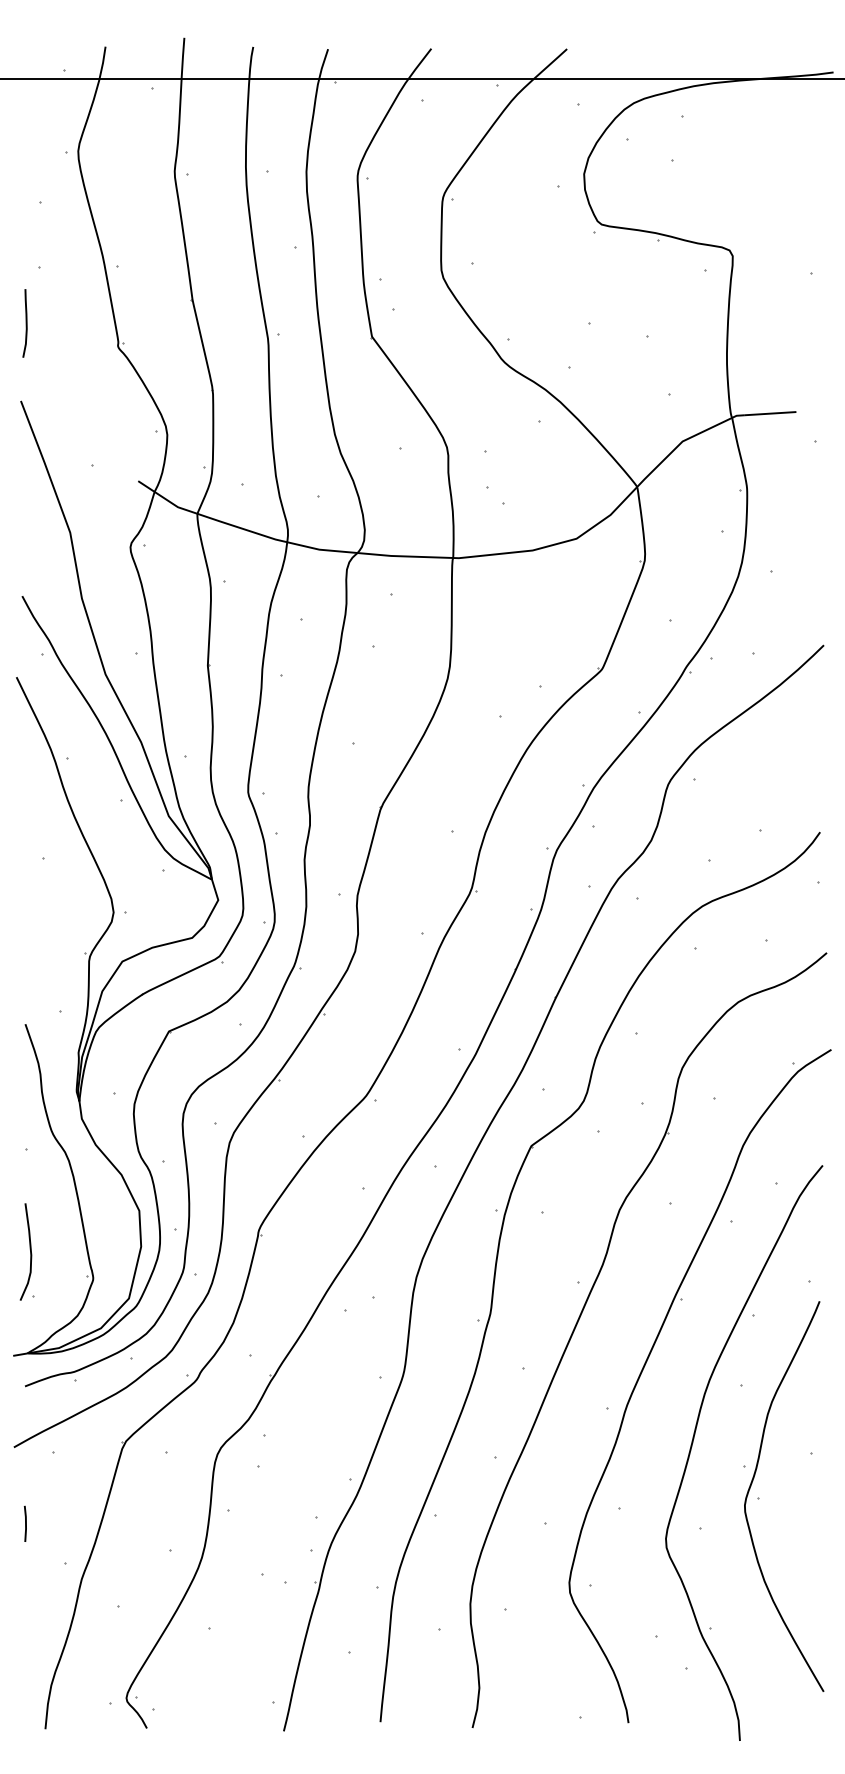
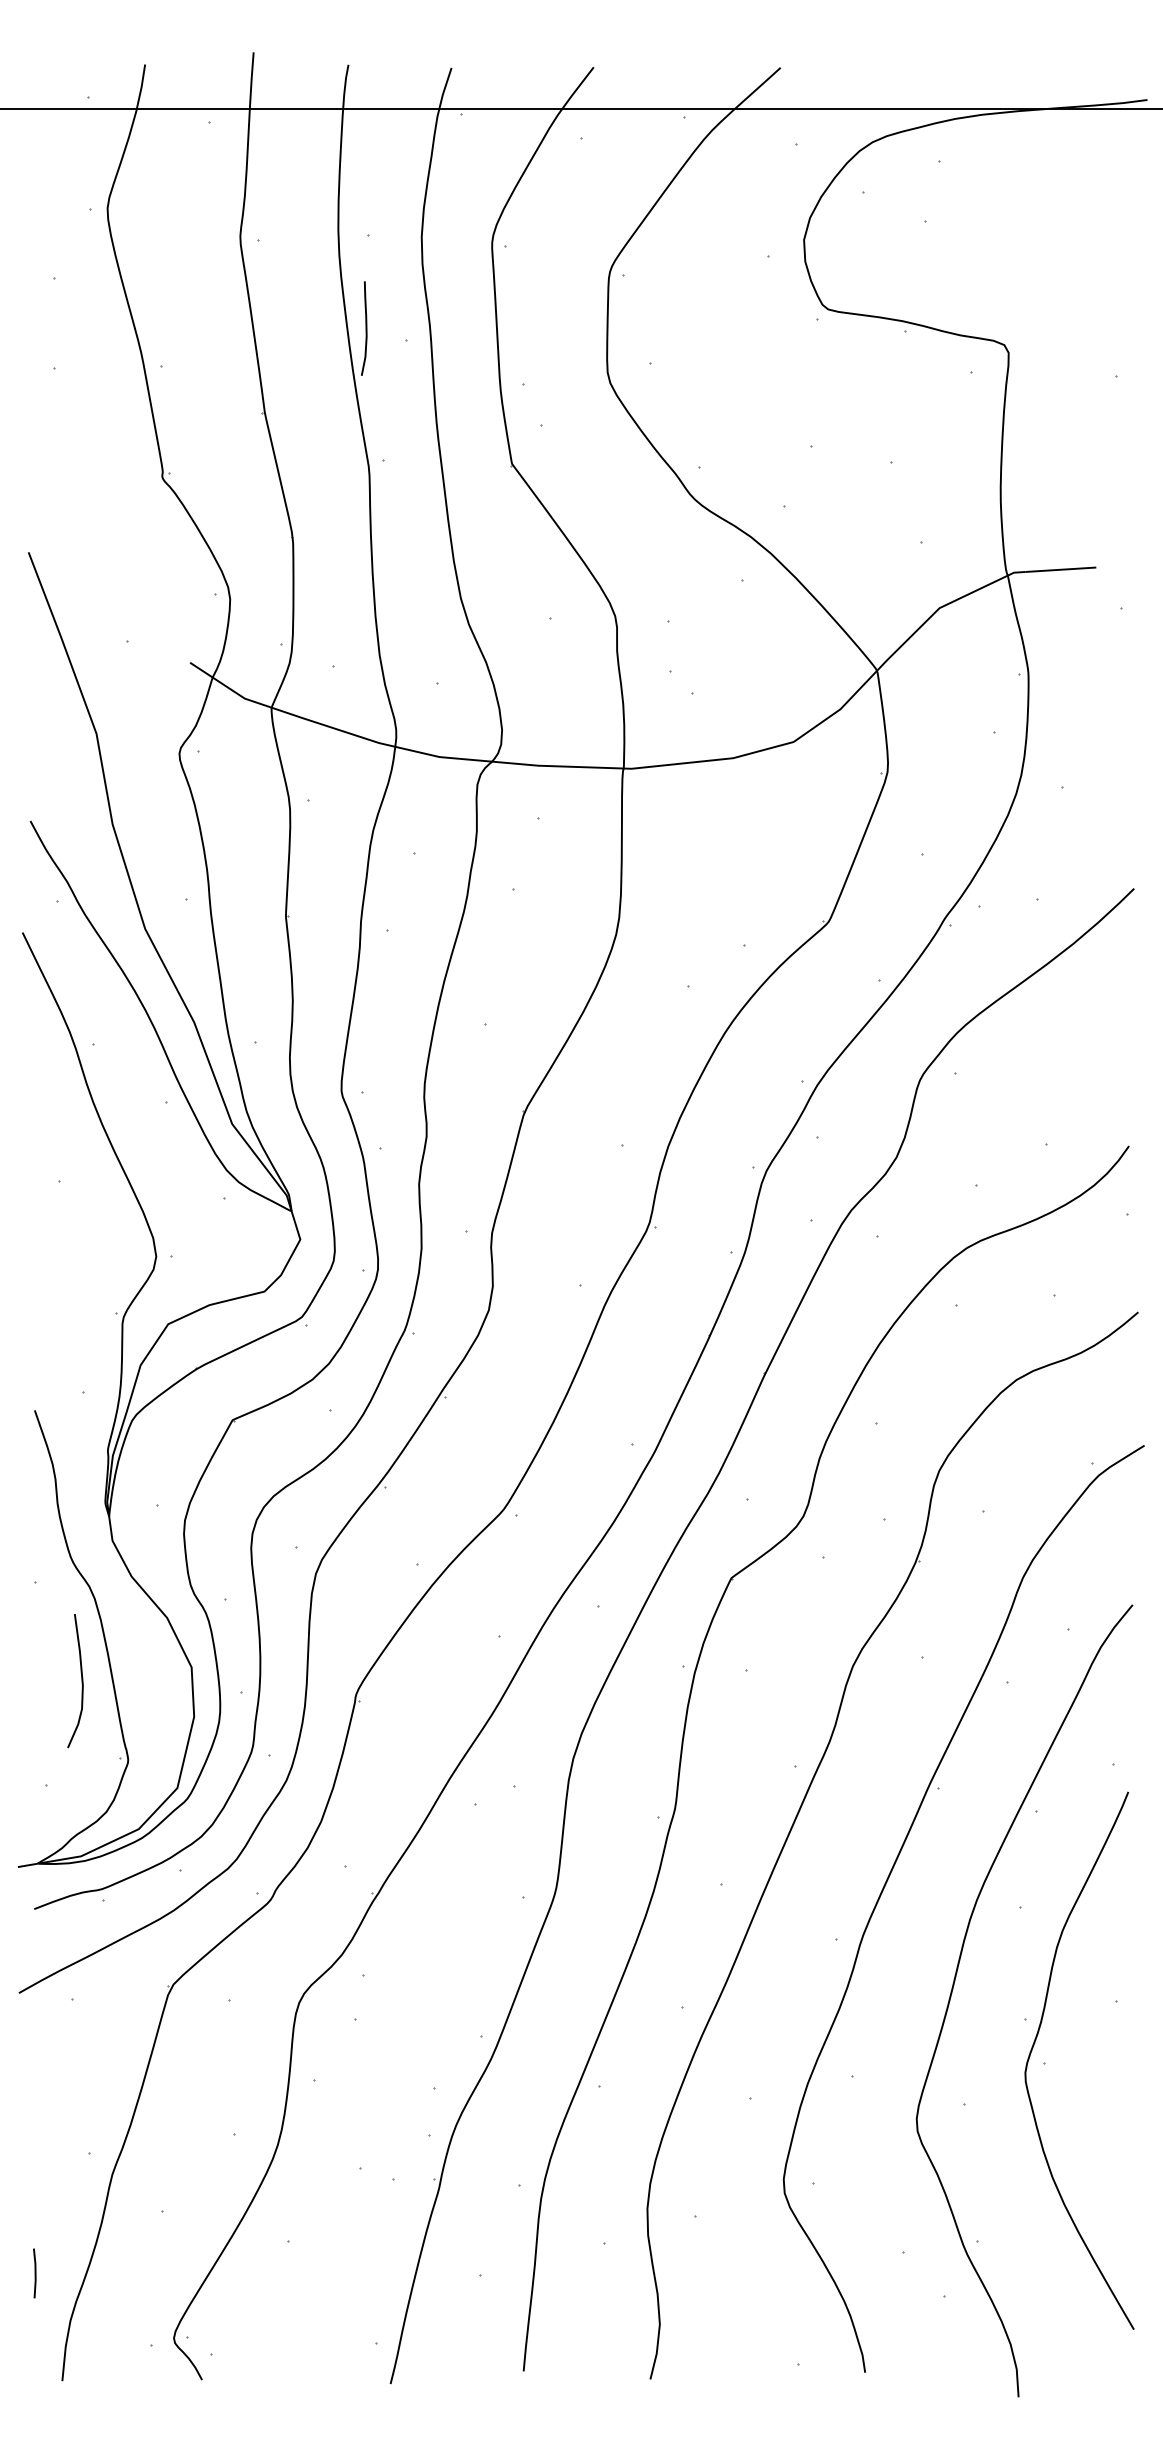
curve: (25, 323) -> (365, 328), moved
curve: (30, 1252) -> (81, 1681), moved
line: (25, 1523) -> (34, 2273), moved

